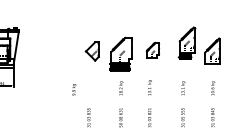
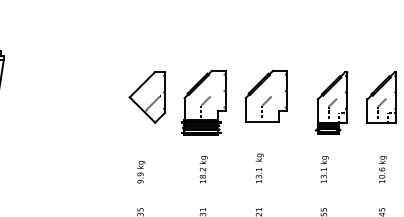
part: (186, 42) -> (330, 101), moved
part: (152, 50) -> (264, 95), size x1.67
part: (92, 51) -> (147, 97), size x1.43
text: (74, 89) -> (141, 171), moved

